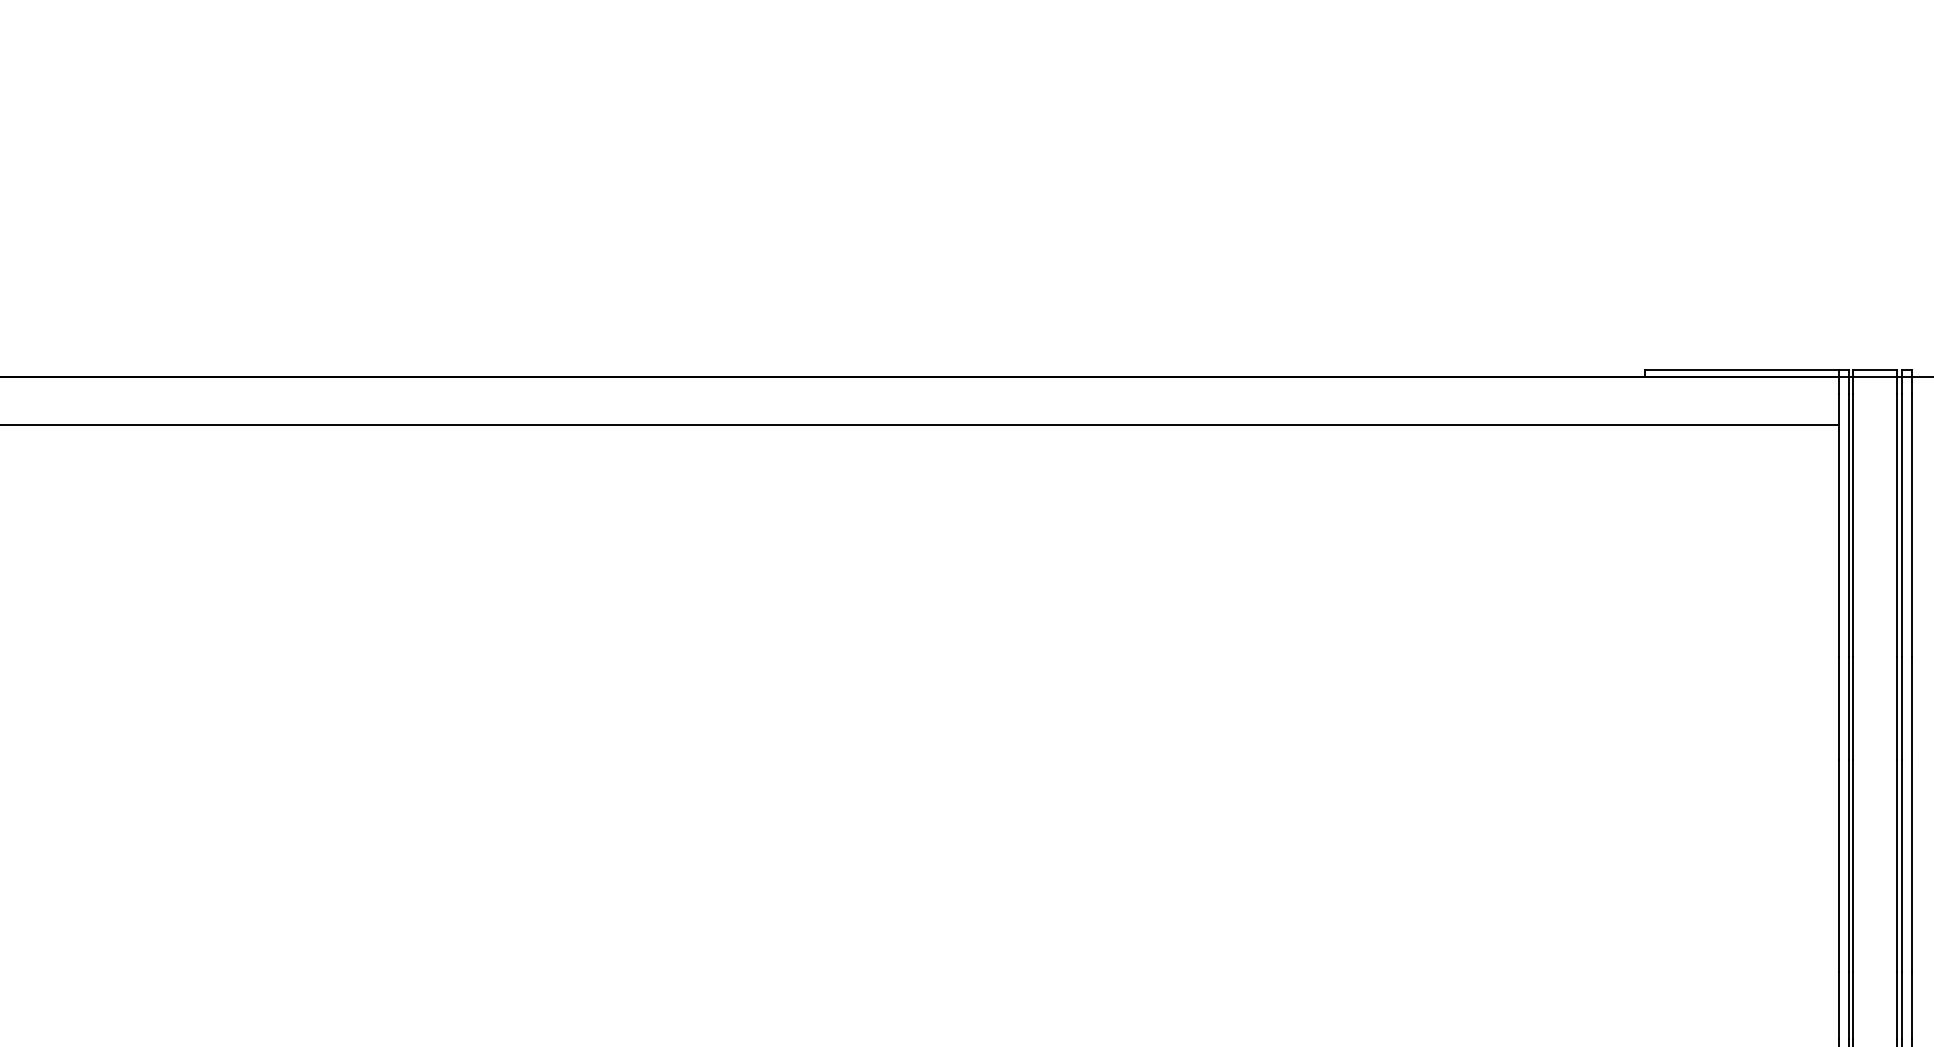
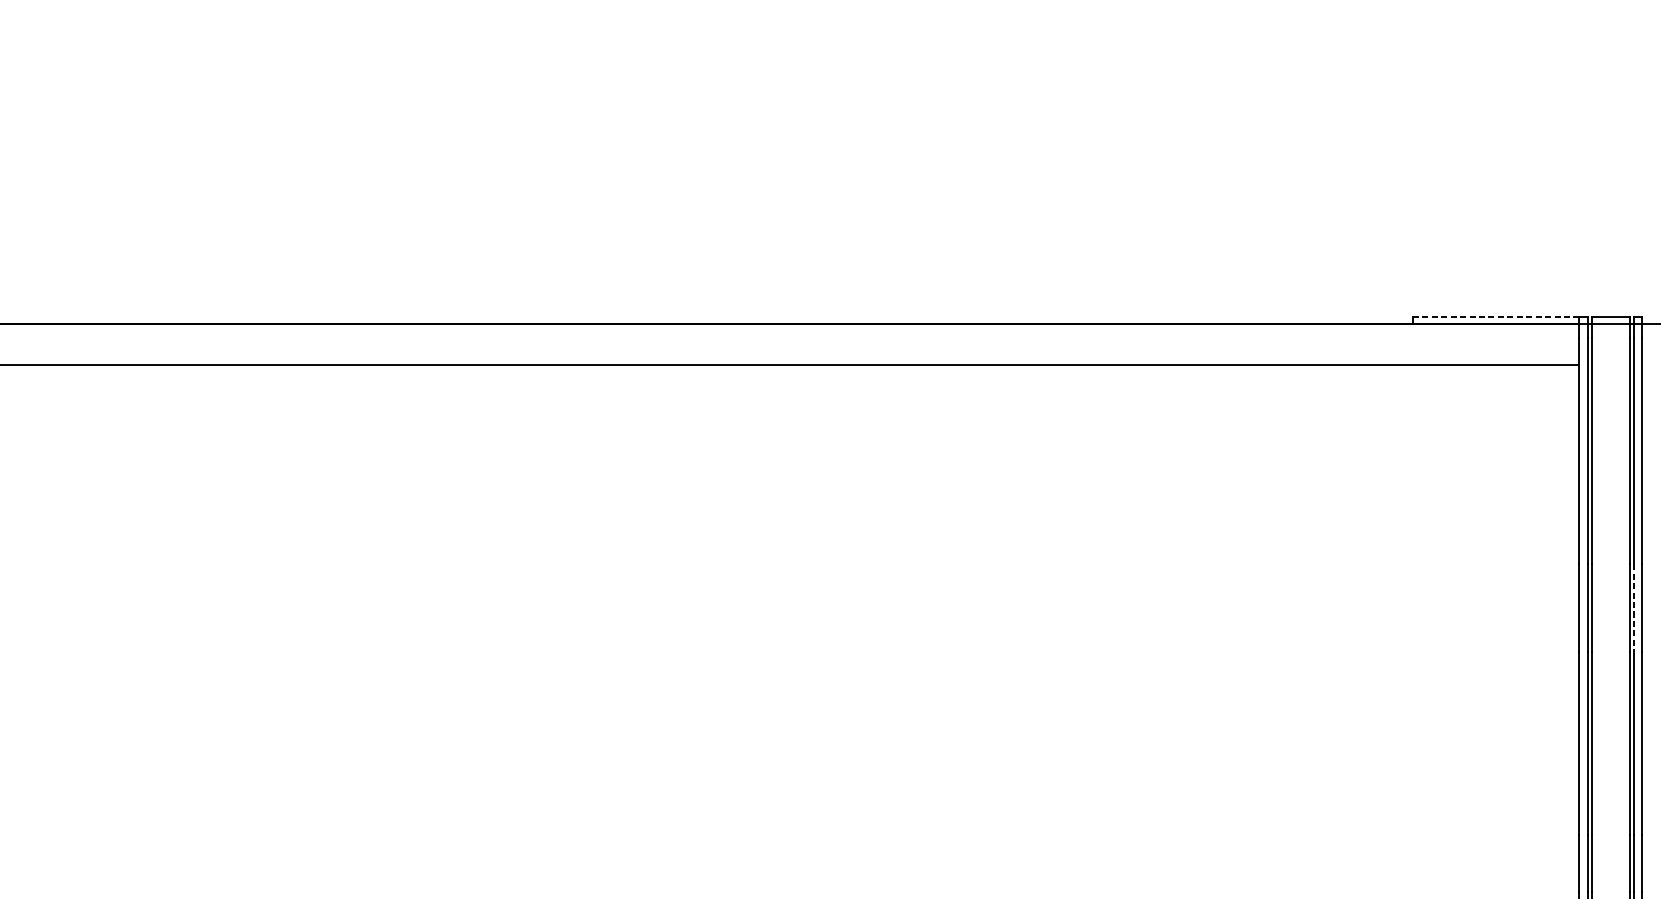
line: (1741, 369) -> (1495, 317), solid -> dashed
line: (1901, 708) -> (1633, 608), solid -> dashed

